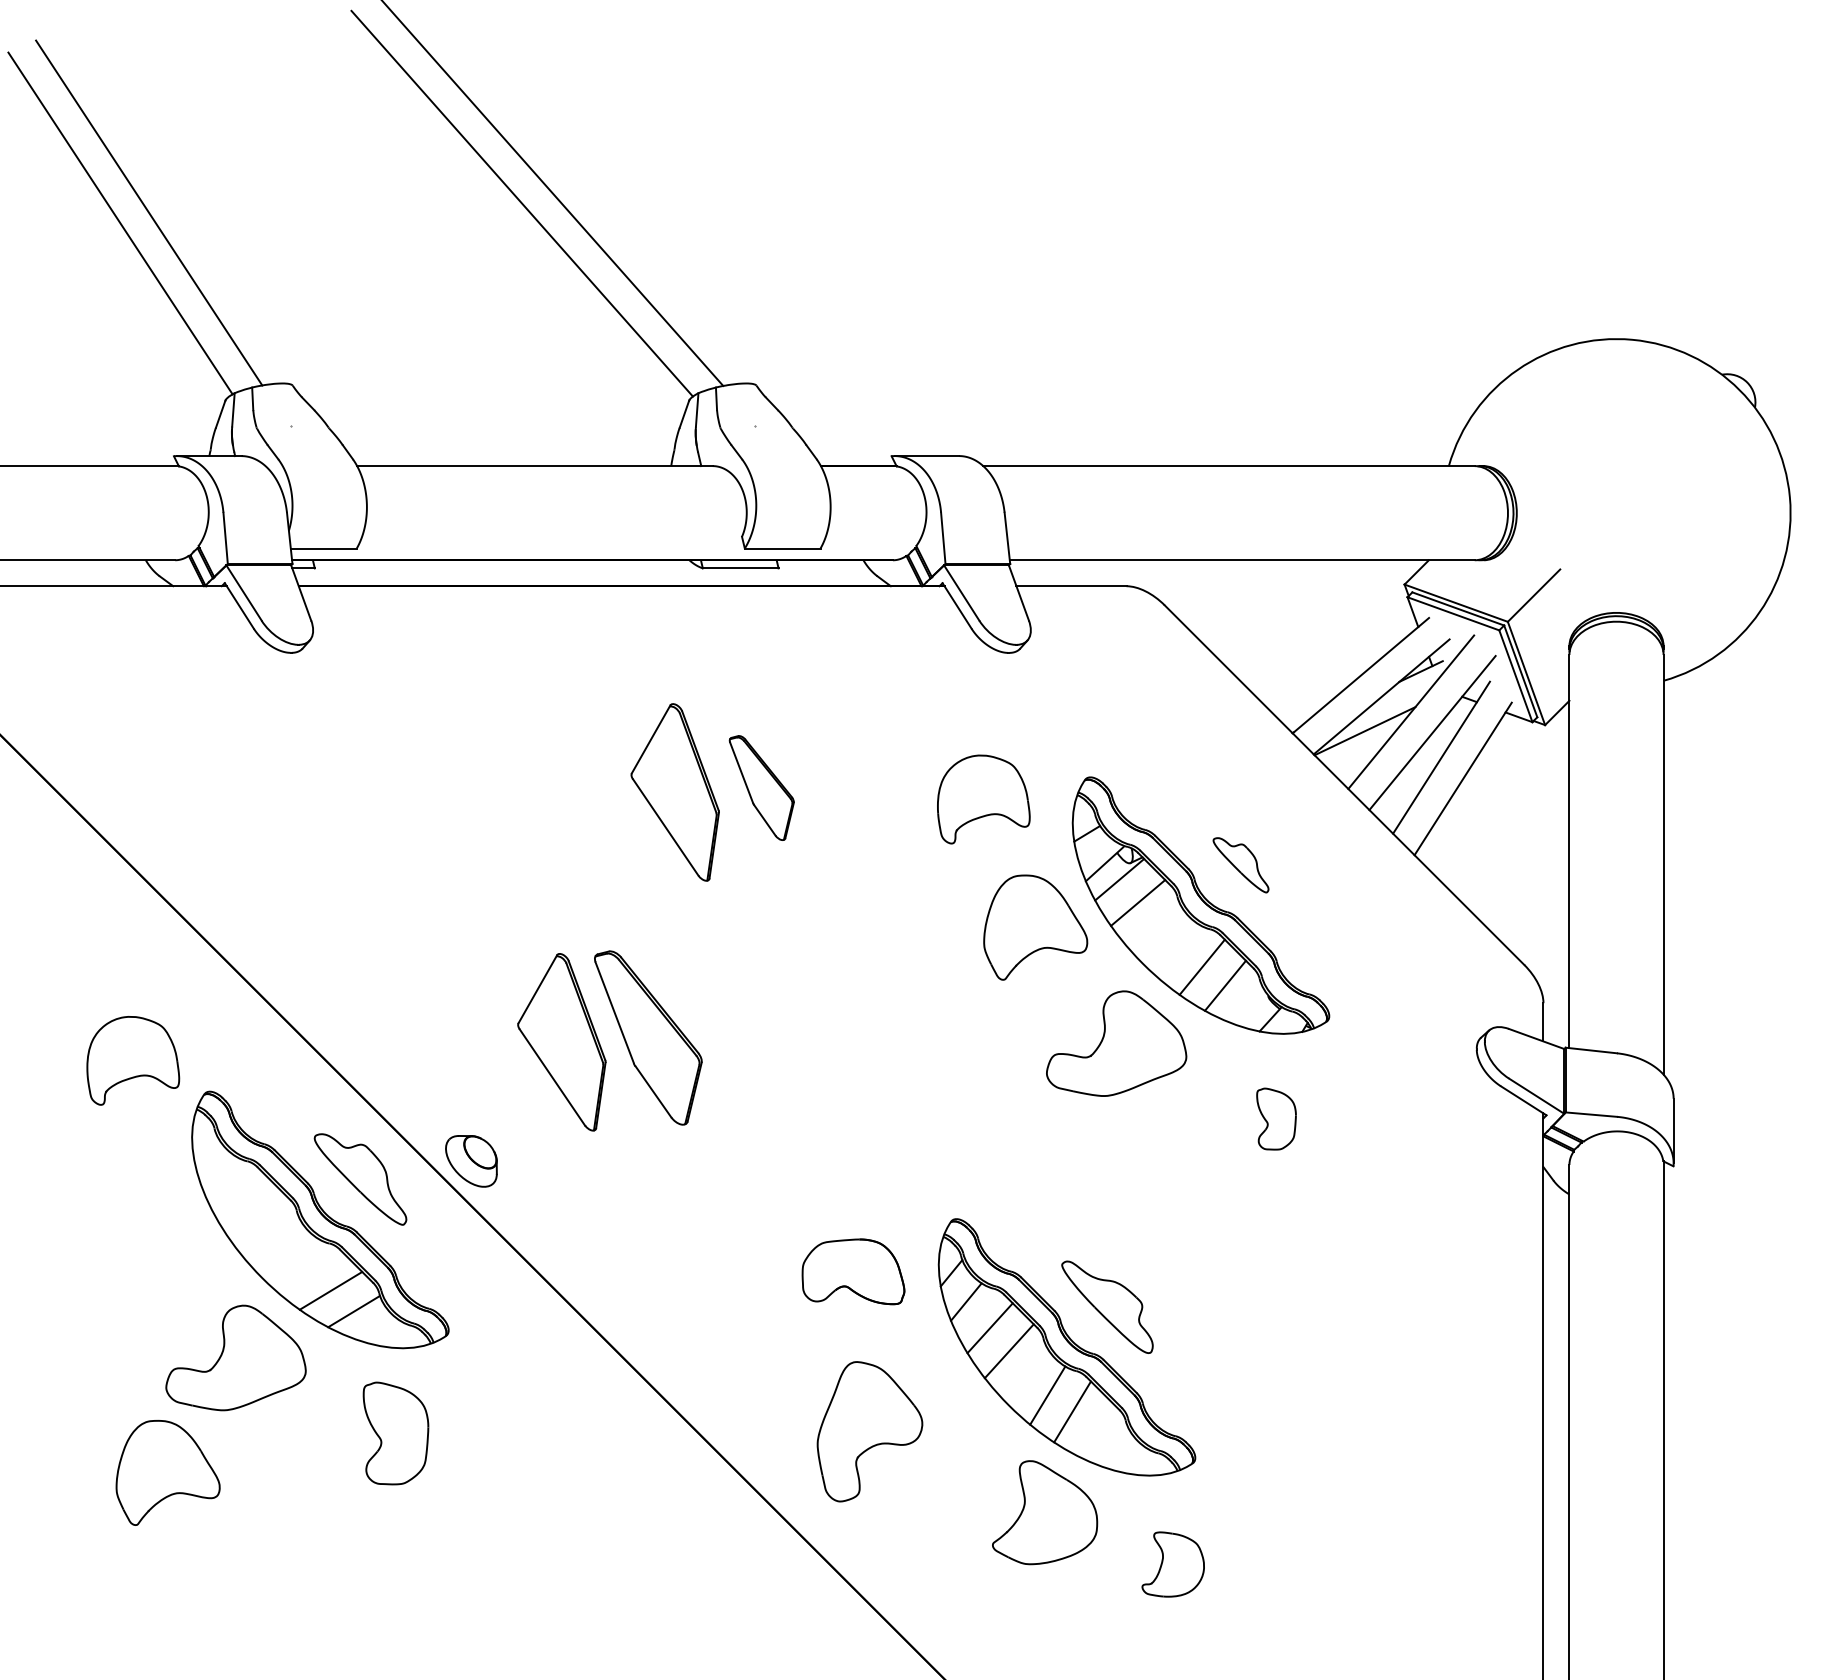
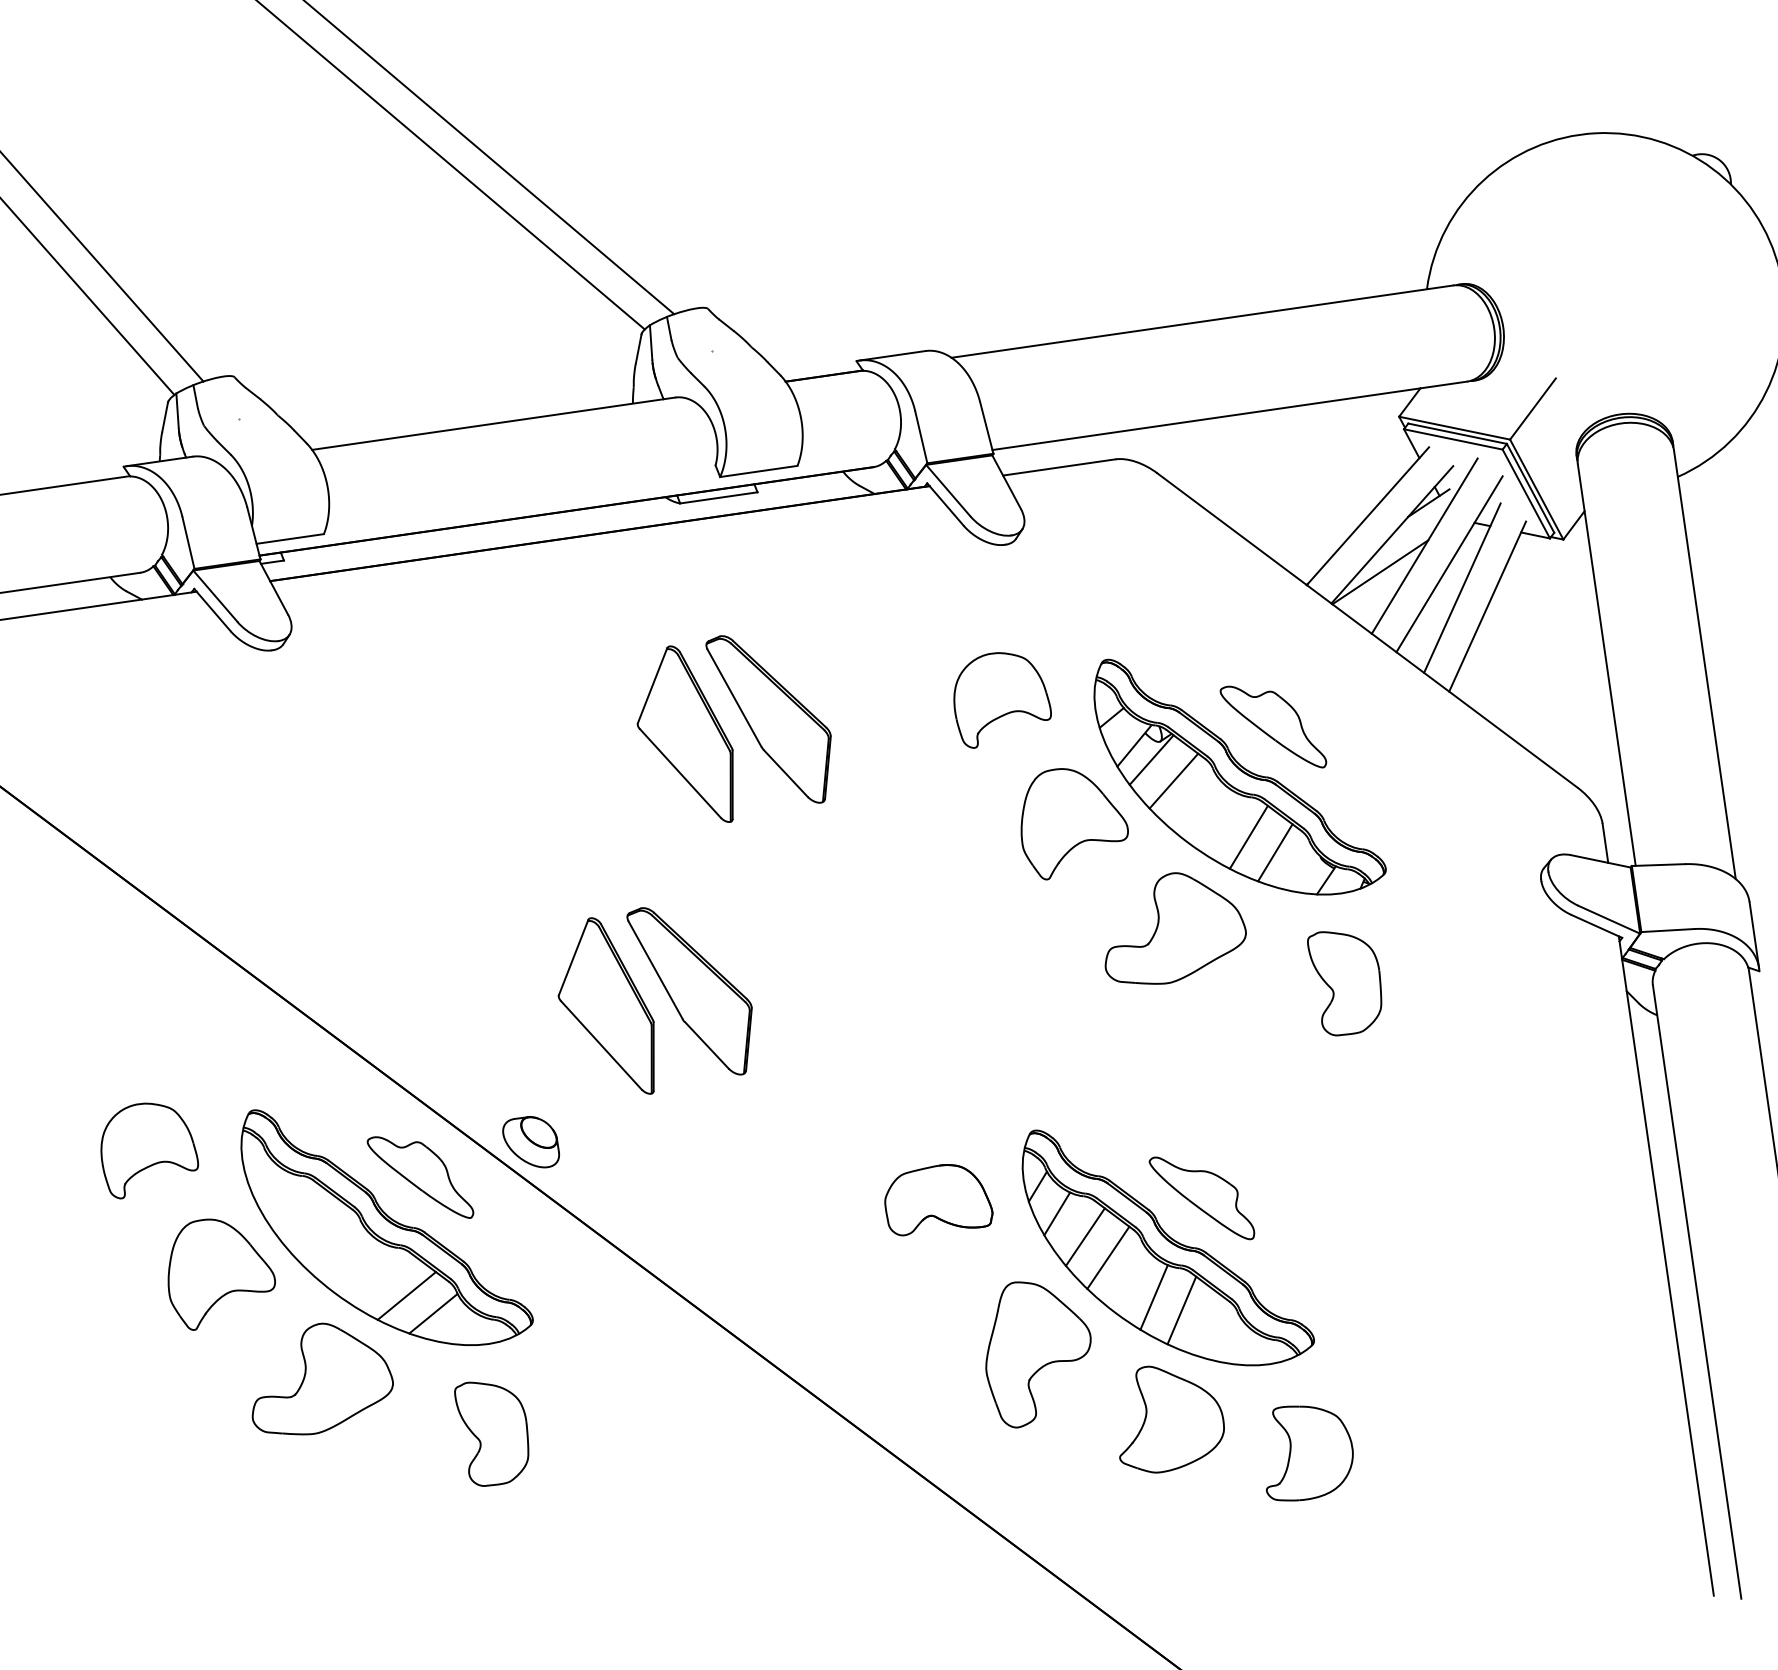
part: (761, 787) -> (772, 718), size x1.67
part: (1240, 865) -> (1272, 727), size x1.67
part: (133, 1060) -> (148, 1148), moved
part: (1276, 1118) -> (1346, 980), size x1.67
part: (869, 1431) -> (1037, 1351), moved
part: (167, 1472) -> (219, 1271), moved
part: (1173, 1564) -> (1307, 1451), size x1.43

